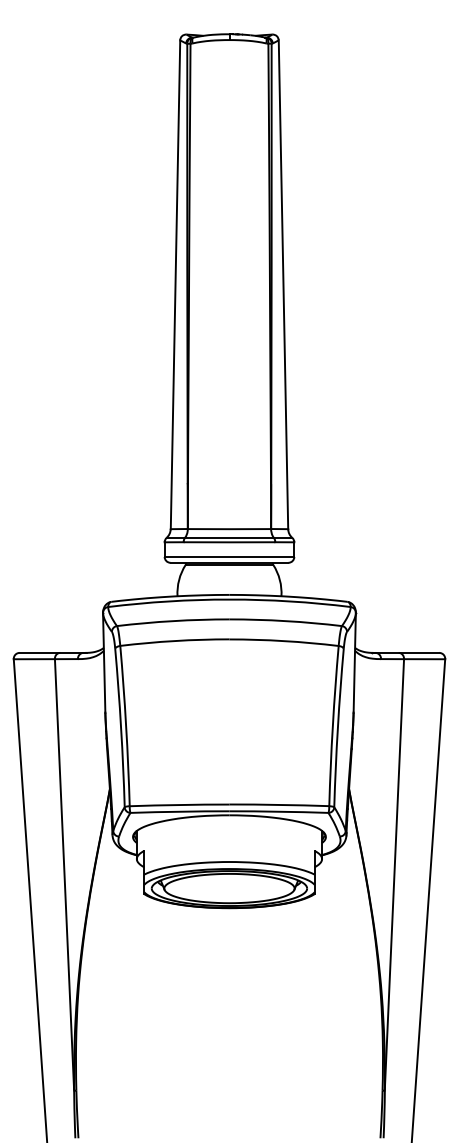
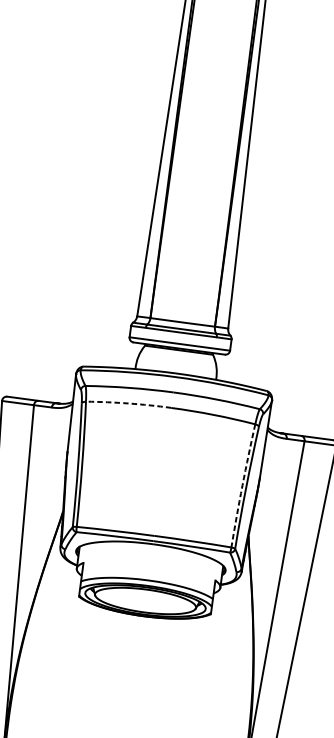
arc: (174, 641) -> (128, 403), solid -> dashed
arc: (332, 726) -> (242, 486), solid -> dashed

